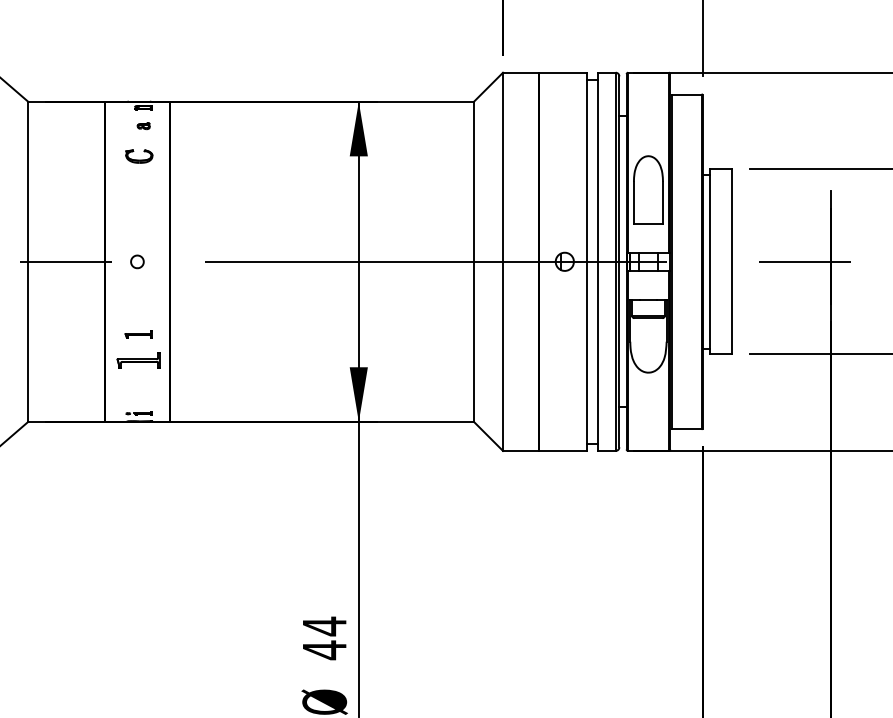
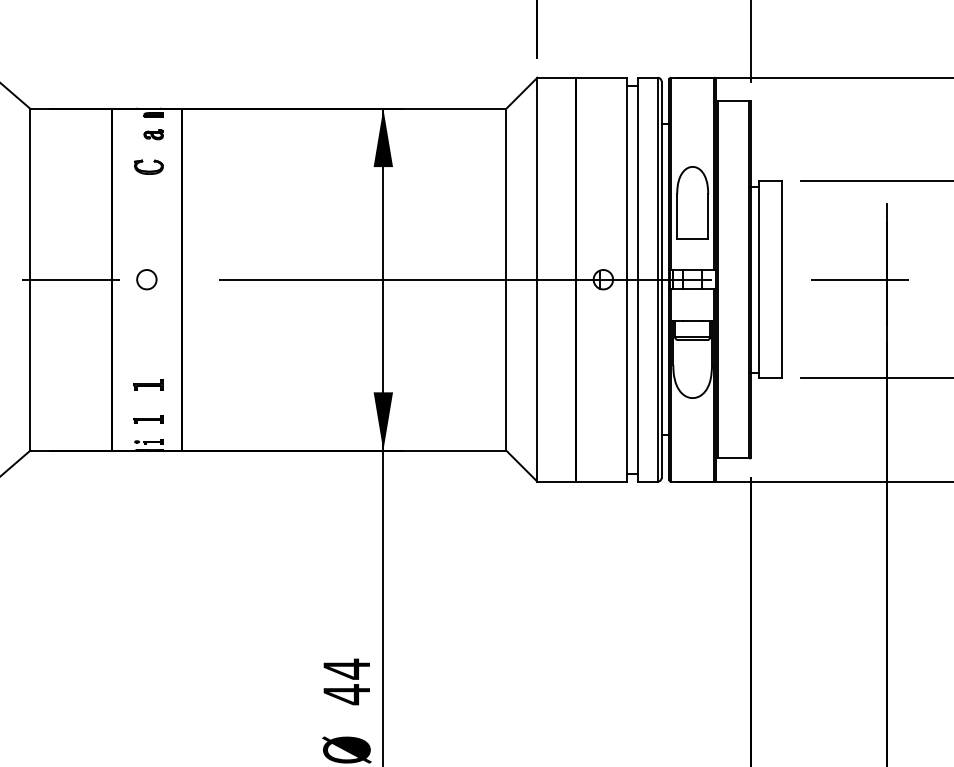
part: (143, 125) -> (153, 134), size x1.43
part: (137, 261) -> (146, 279), size x1.43
part: (138, 334) -> (148, 419), moved
part: (138, 359) -> (148, 384), size x0.62

